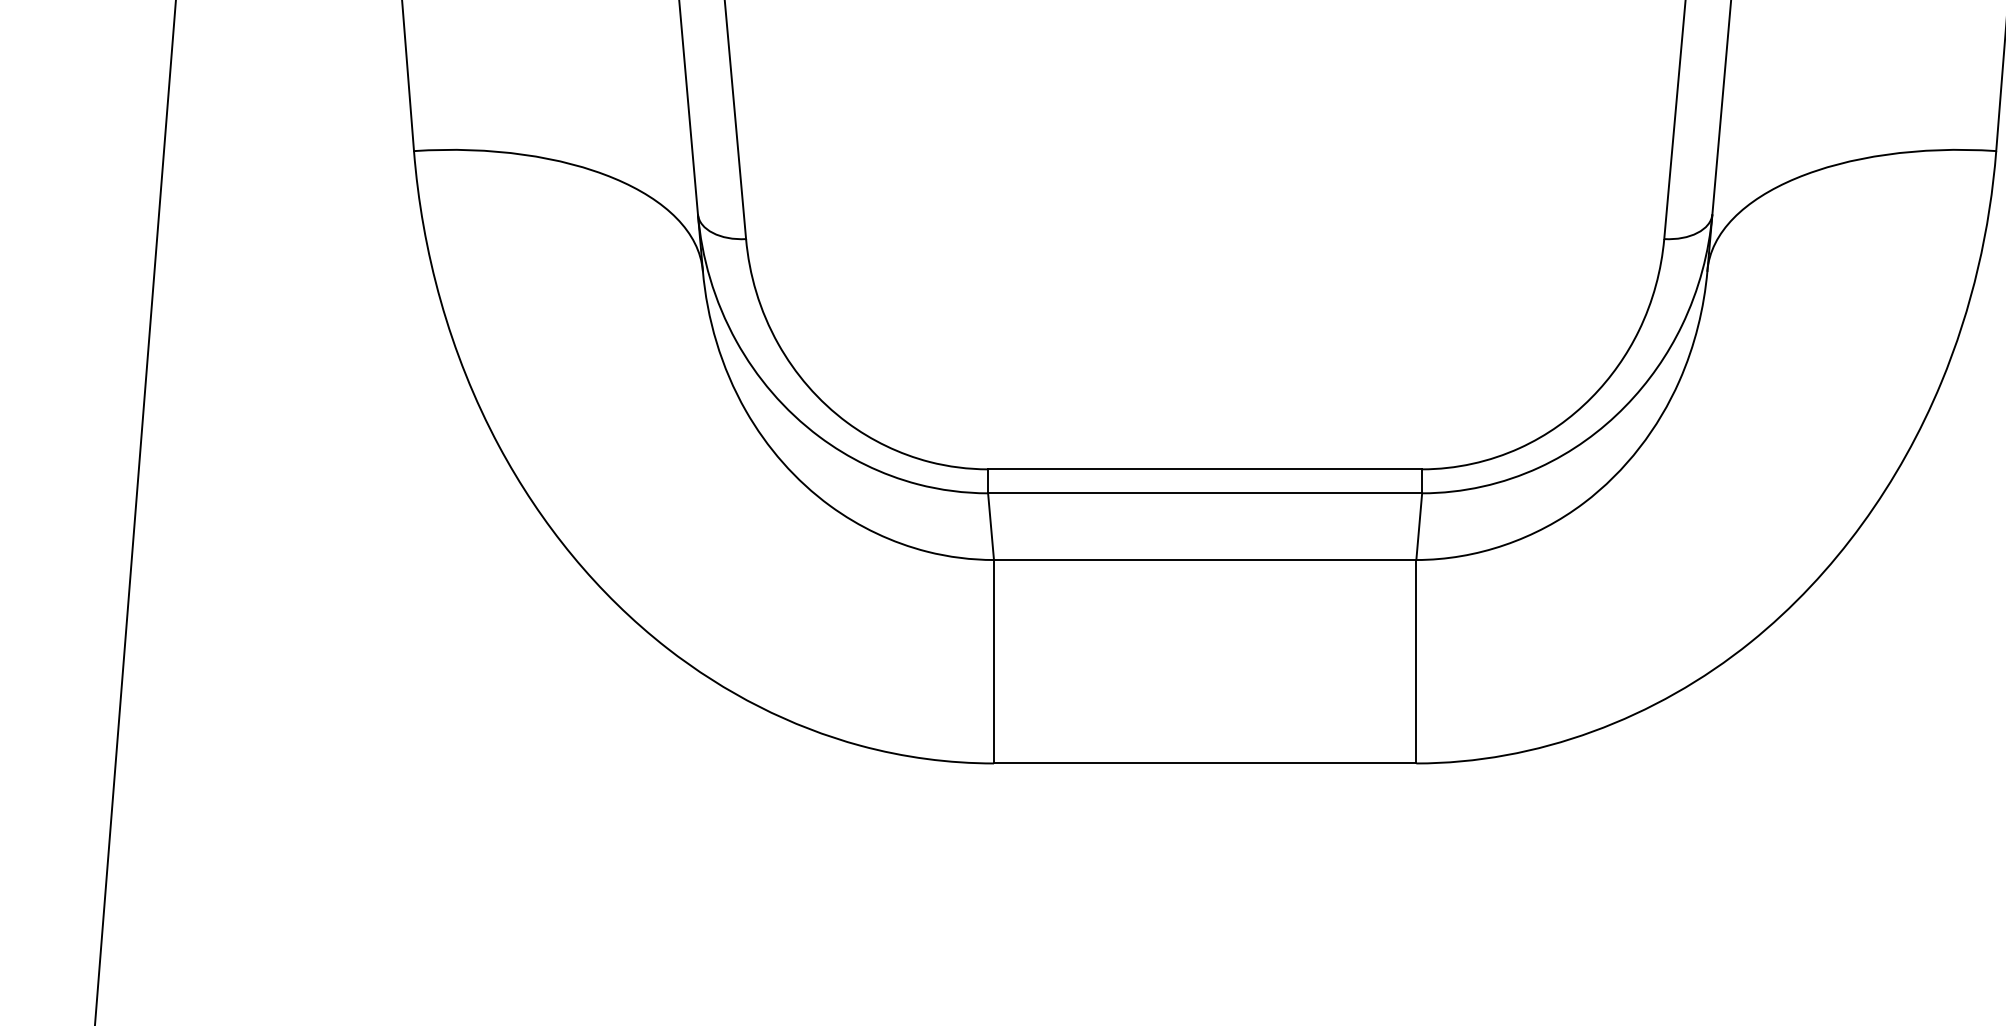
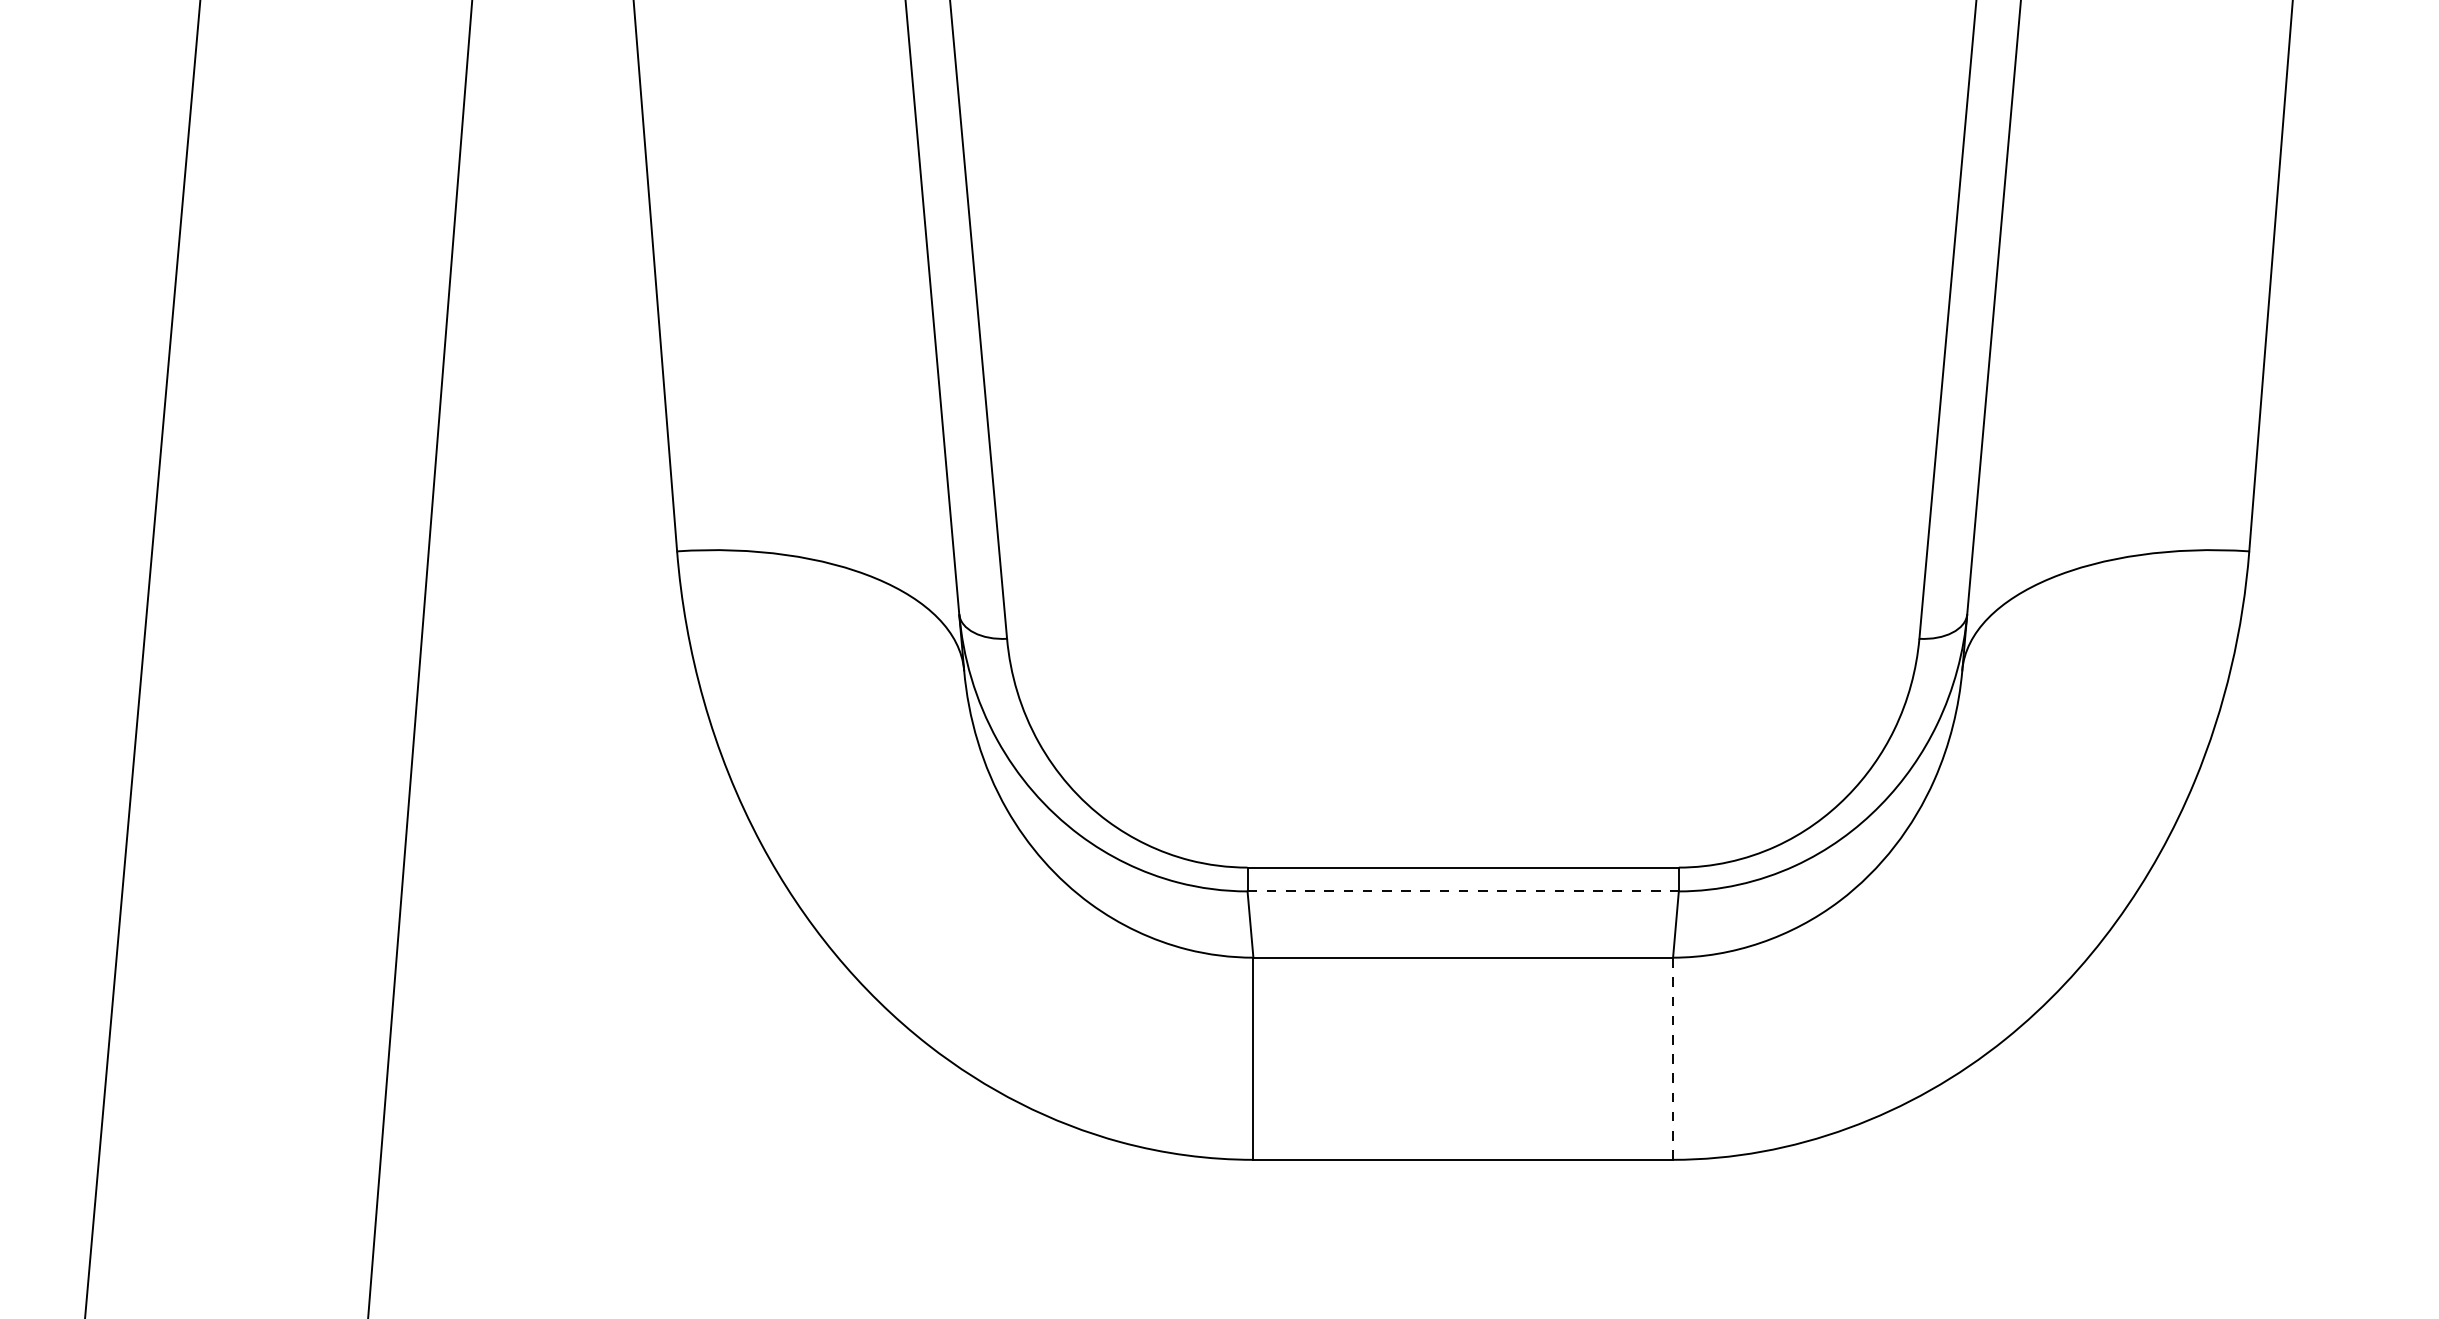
line: (1205, 493) -> (1463, 891), solid -> dashed
line: (1416, 661) -> (1673, 1058), solid -> dashed

